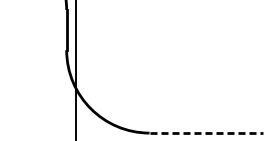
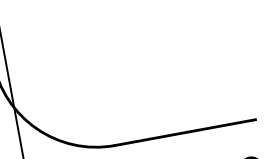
line: (206, 133) -> (185, 133), dashed -> solid

